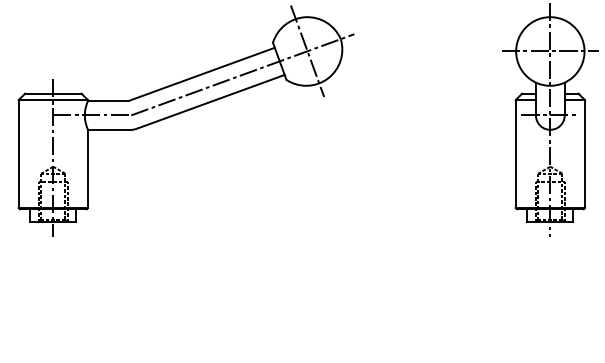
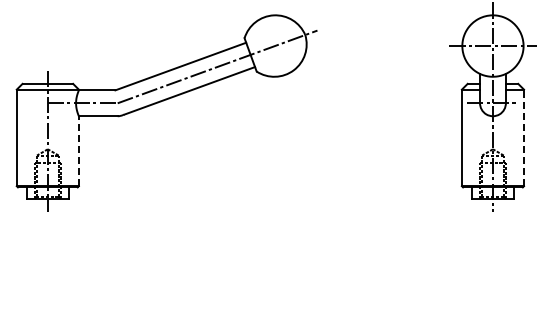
line: (307, 50) -> (275, 45), removed
line: (585, 153) -> (524, 137), solid -> dashed
line: (87, 169) -> (78, 151), solid -> dashed

